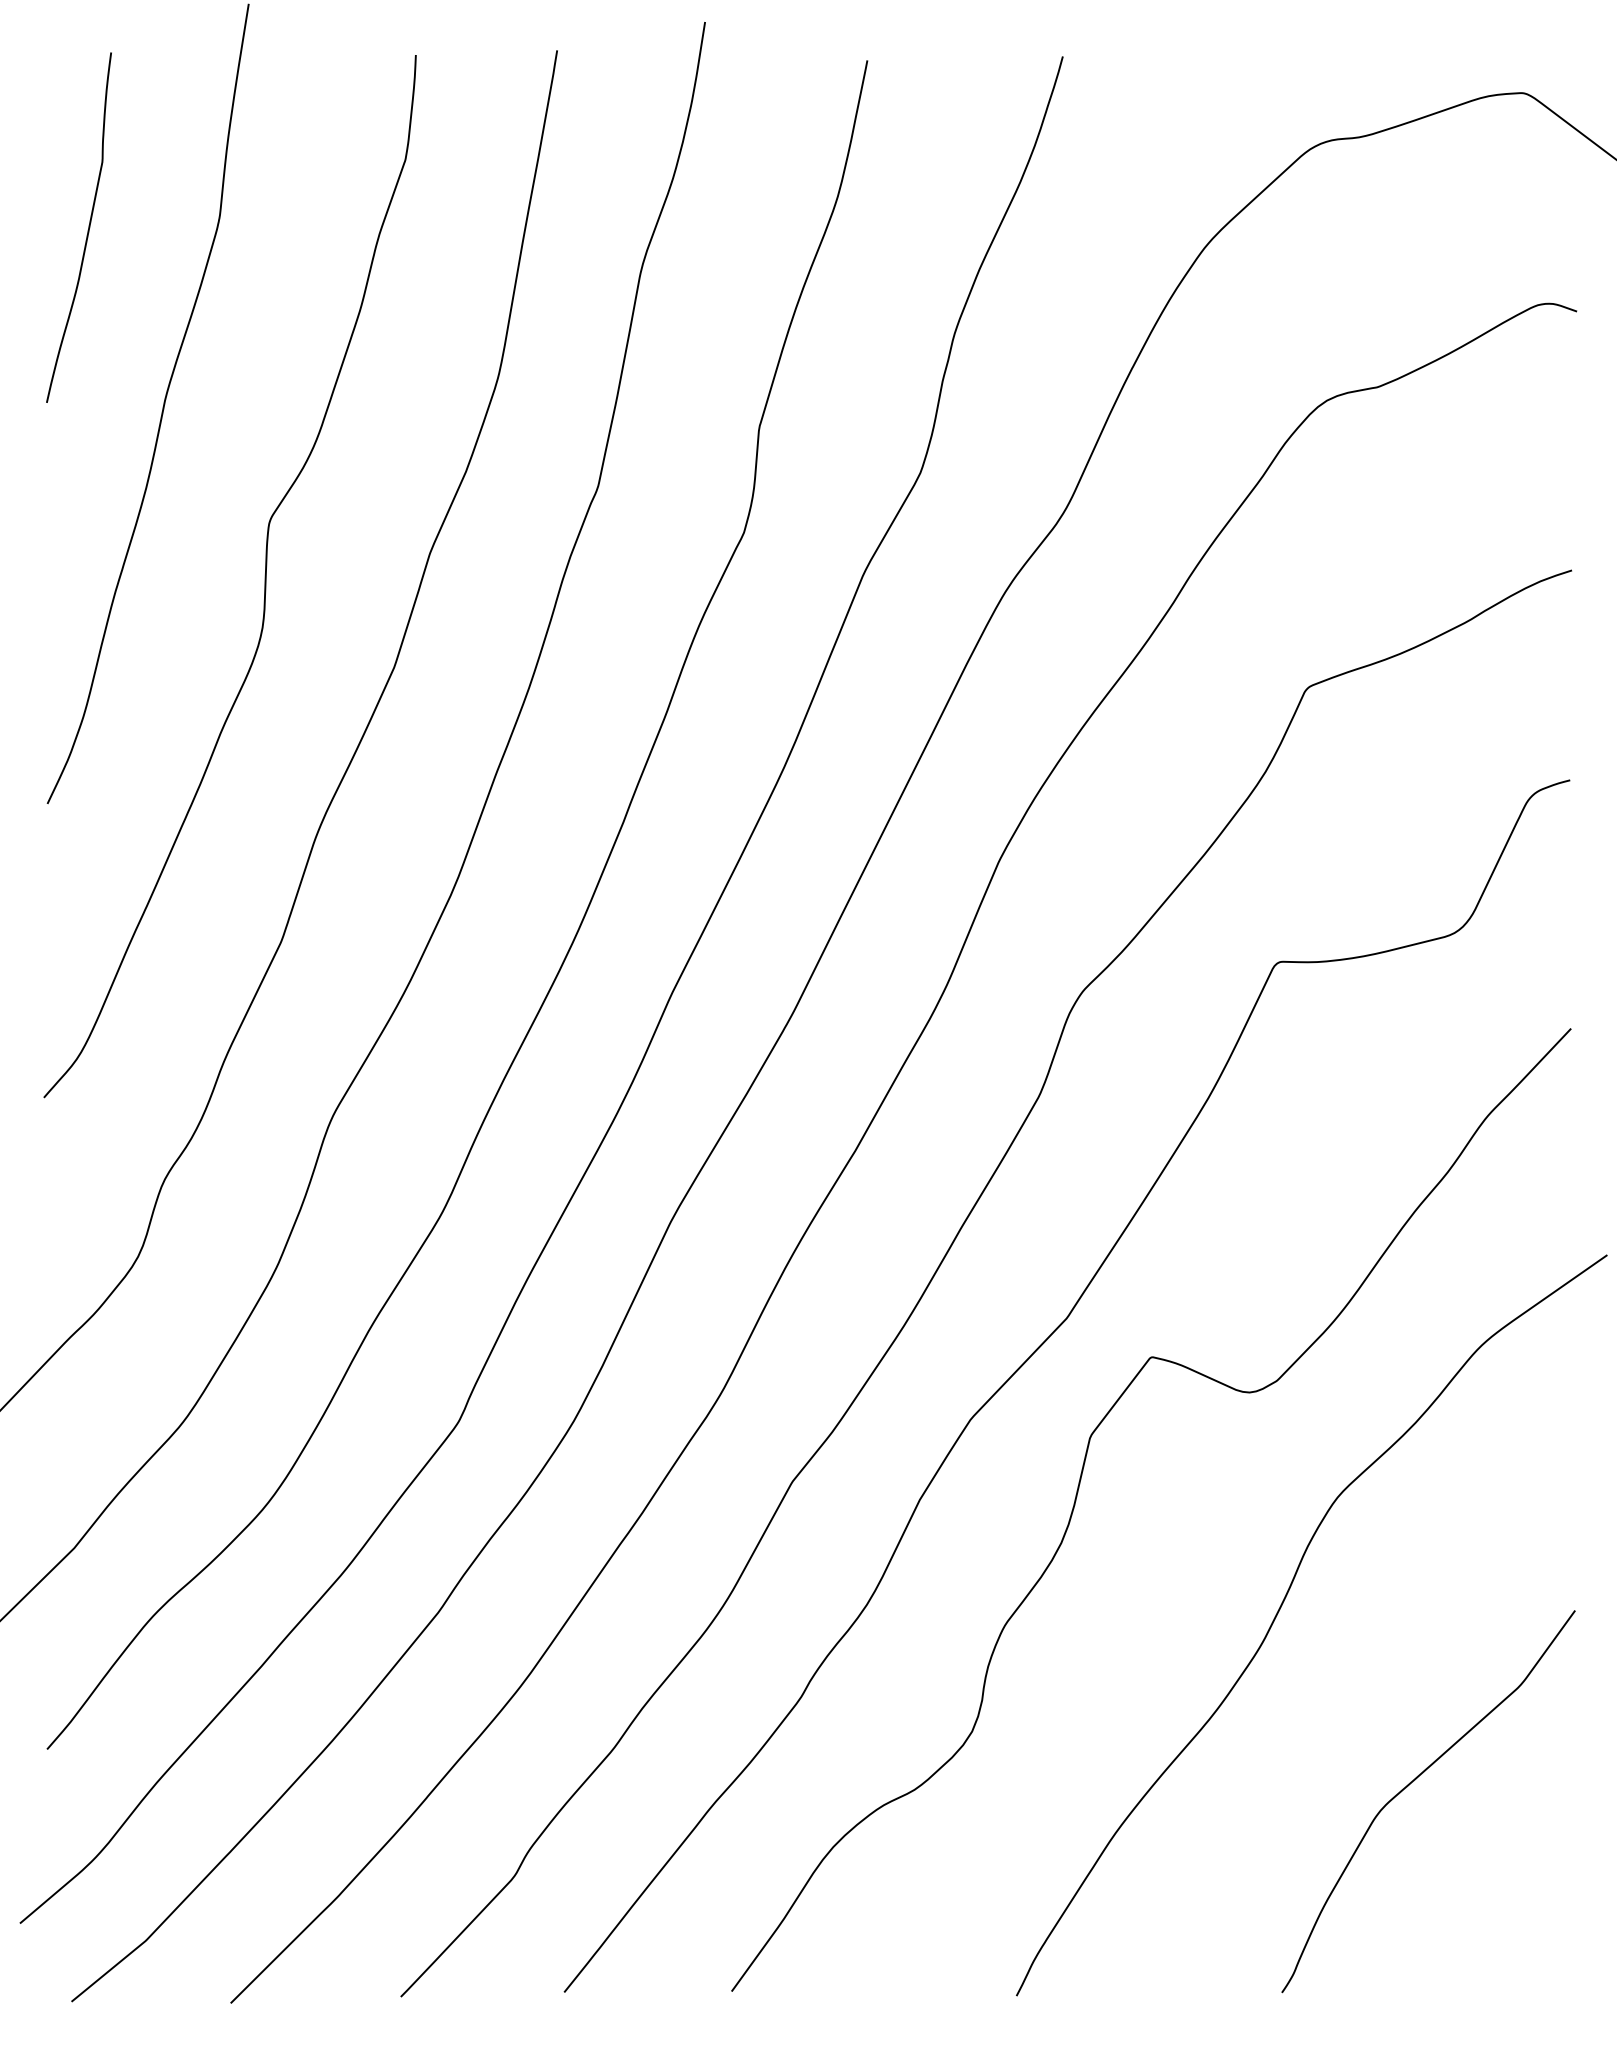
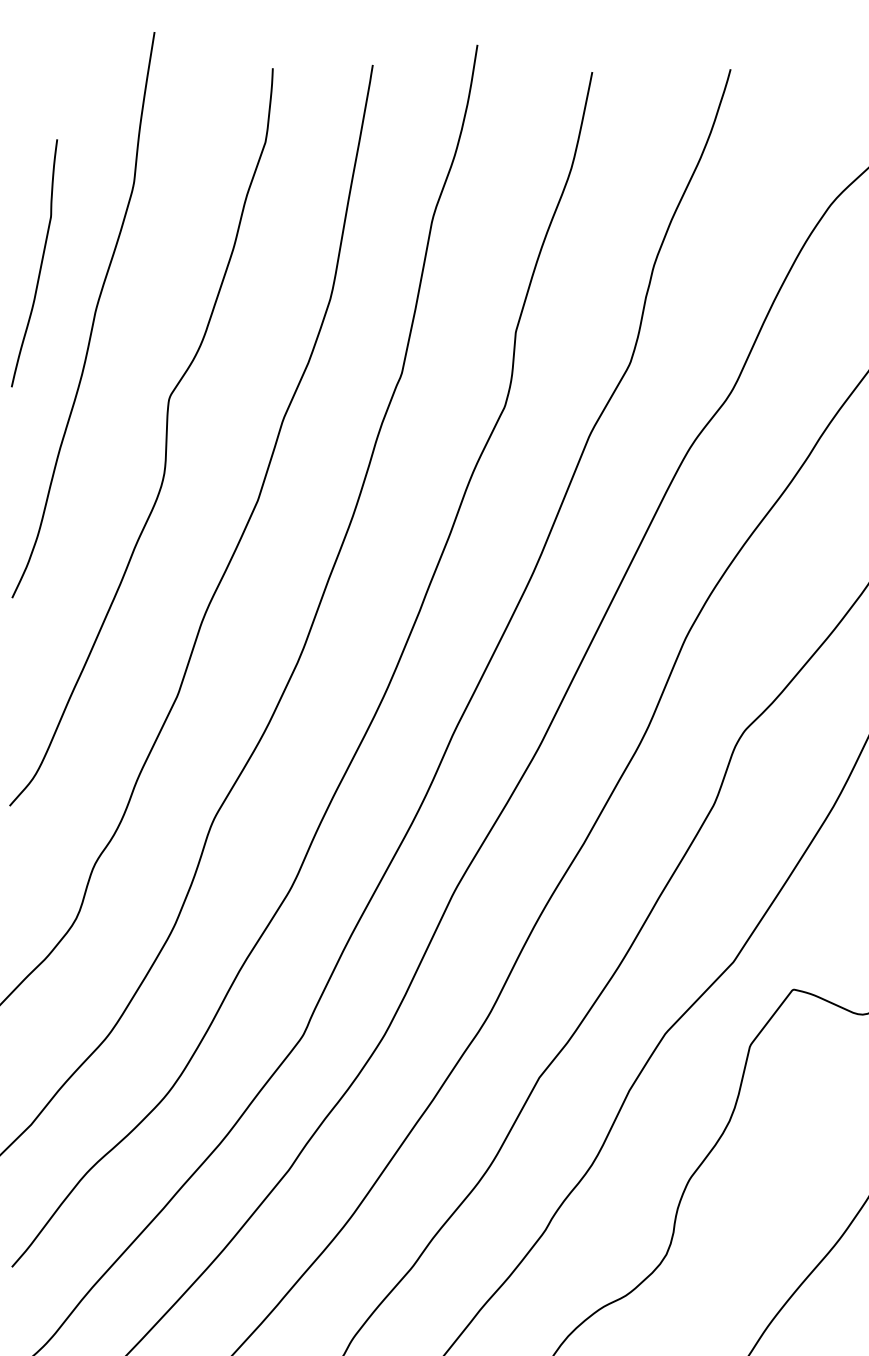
curve: (87, 230) -> (40, 265), moved

